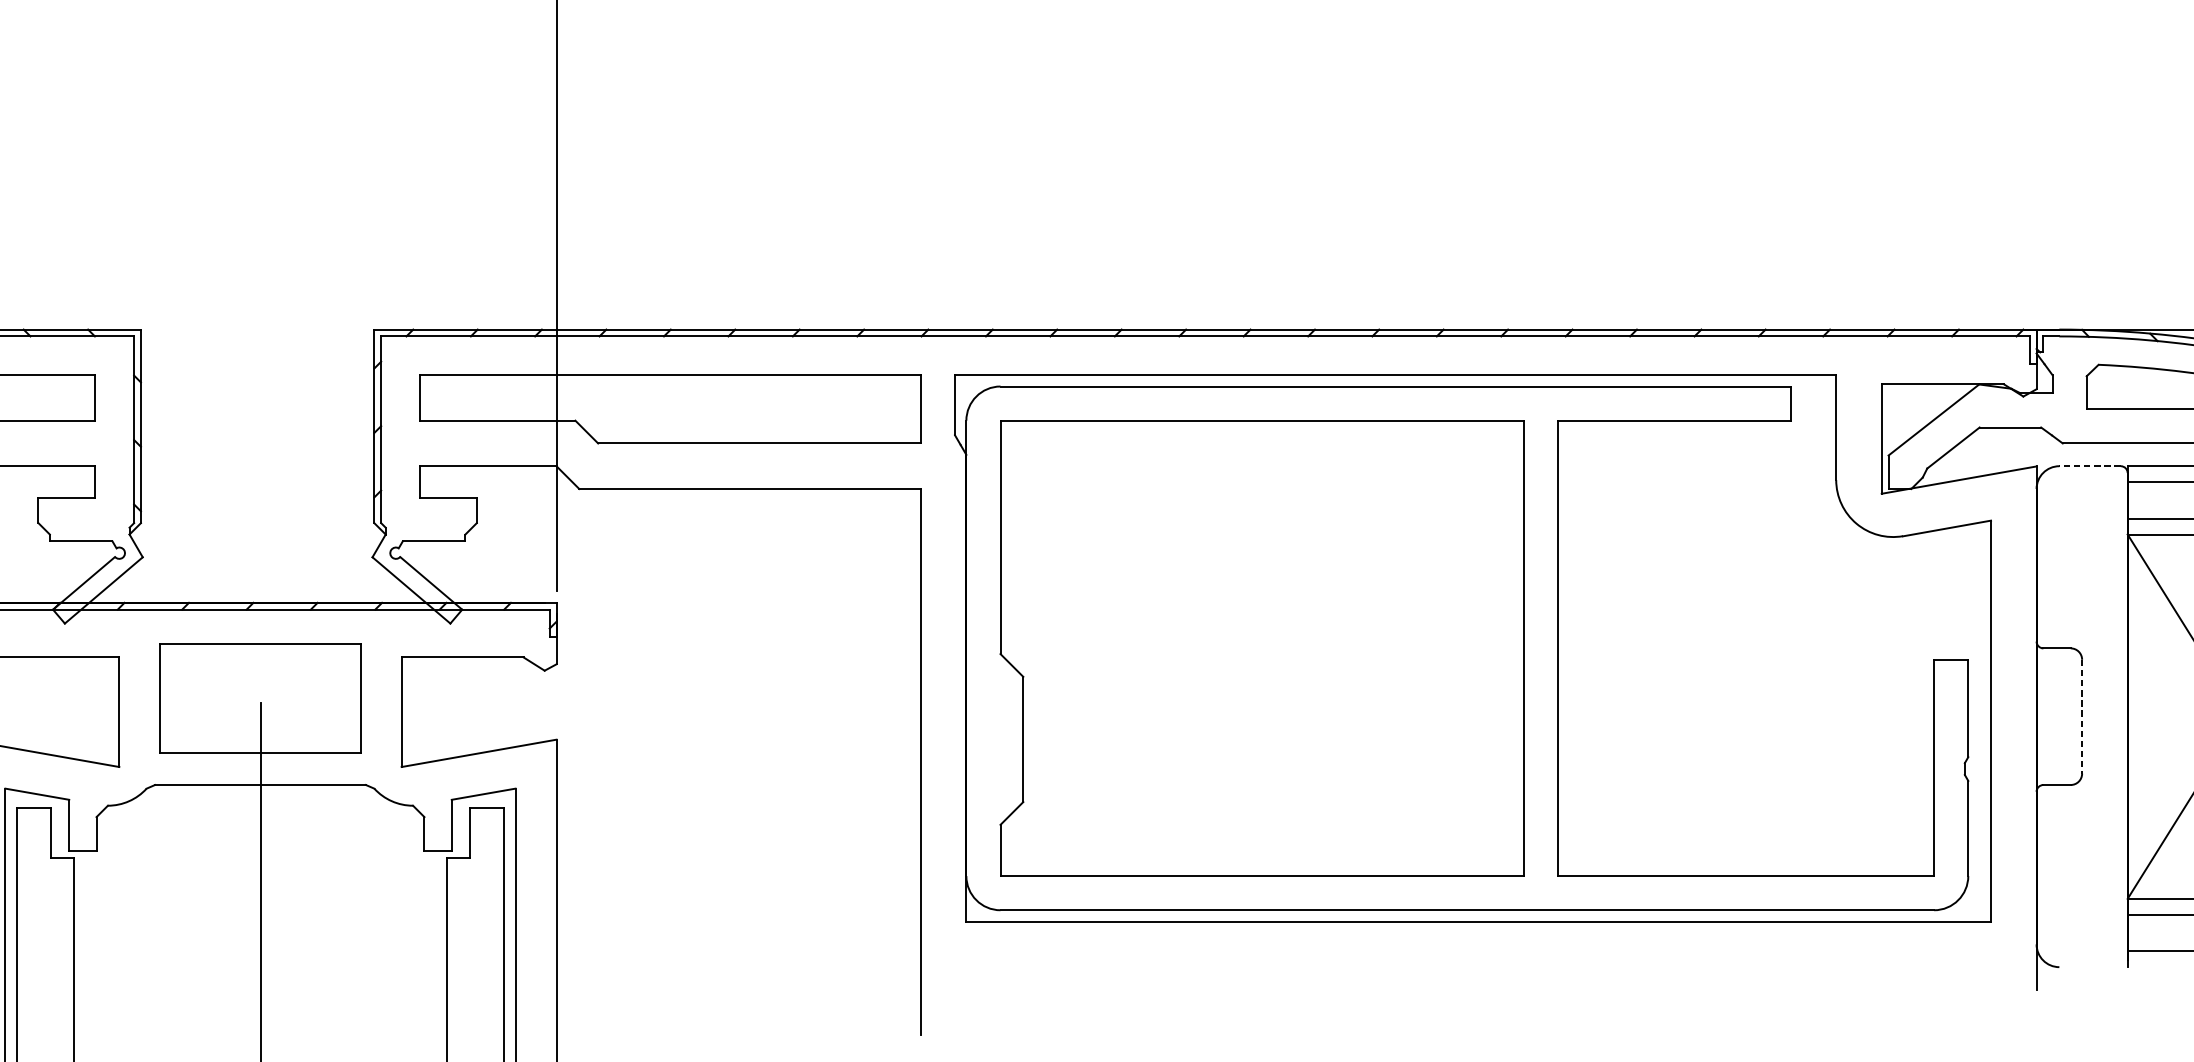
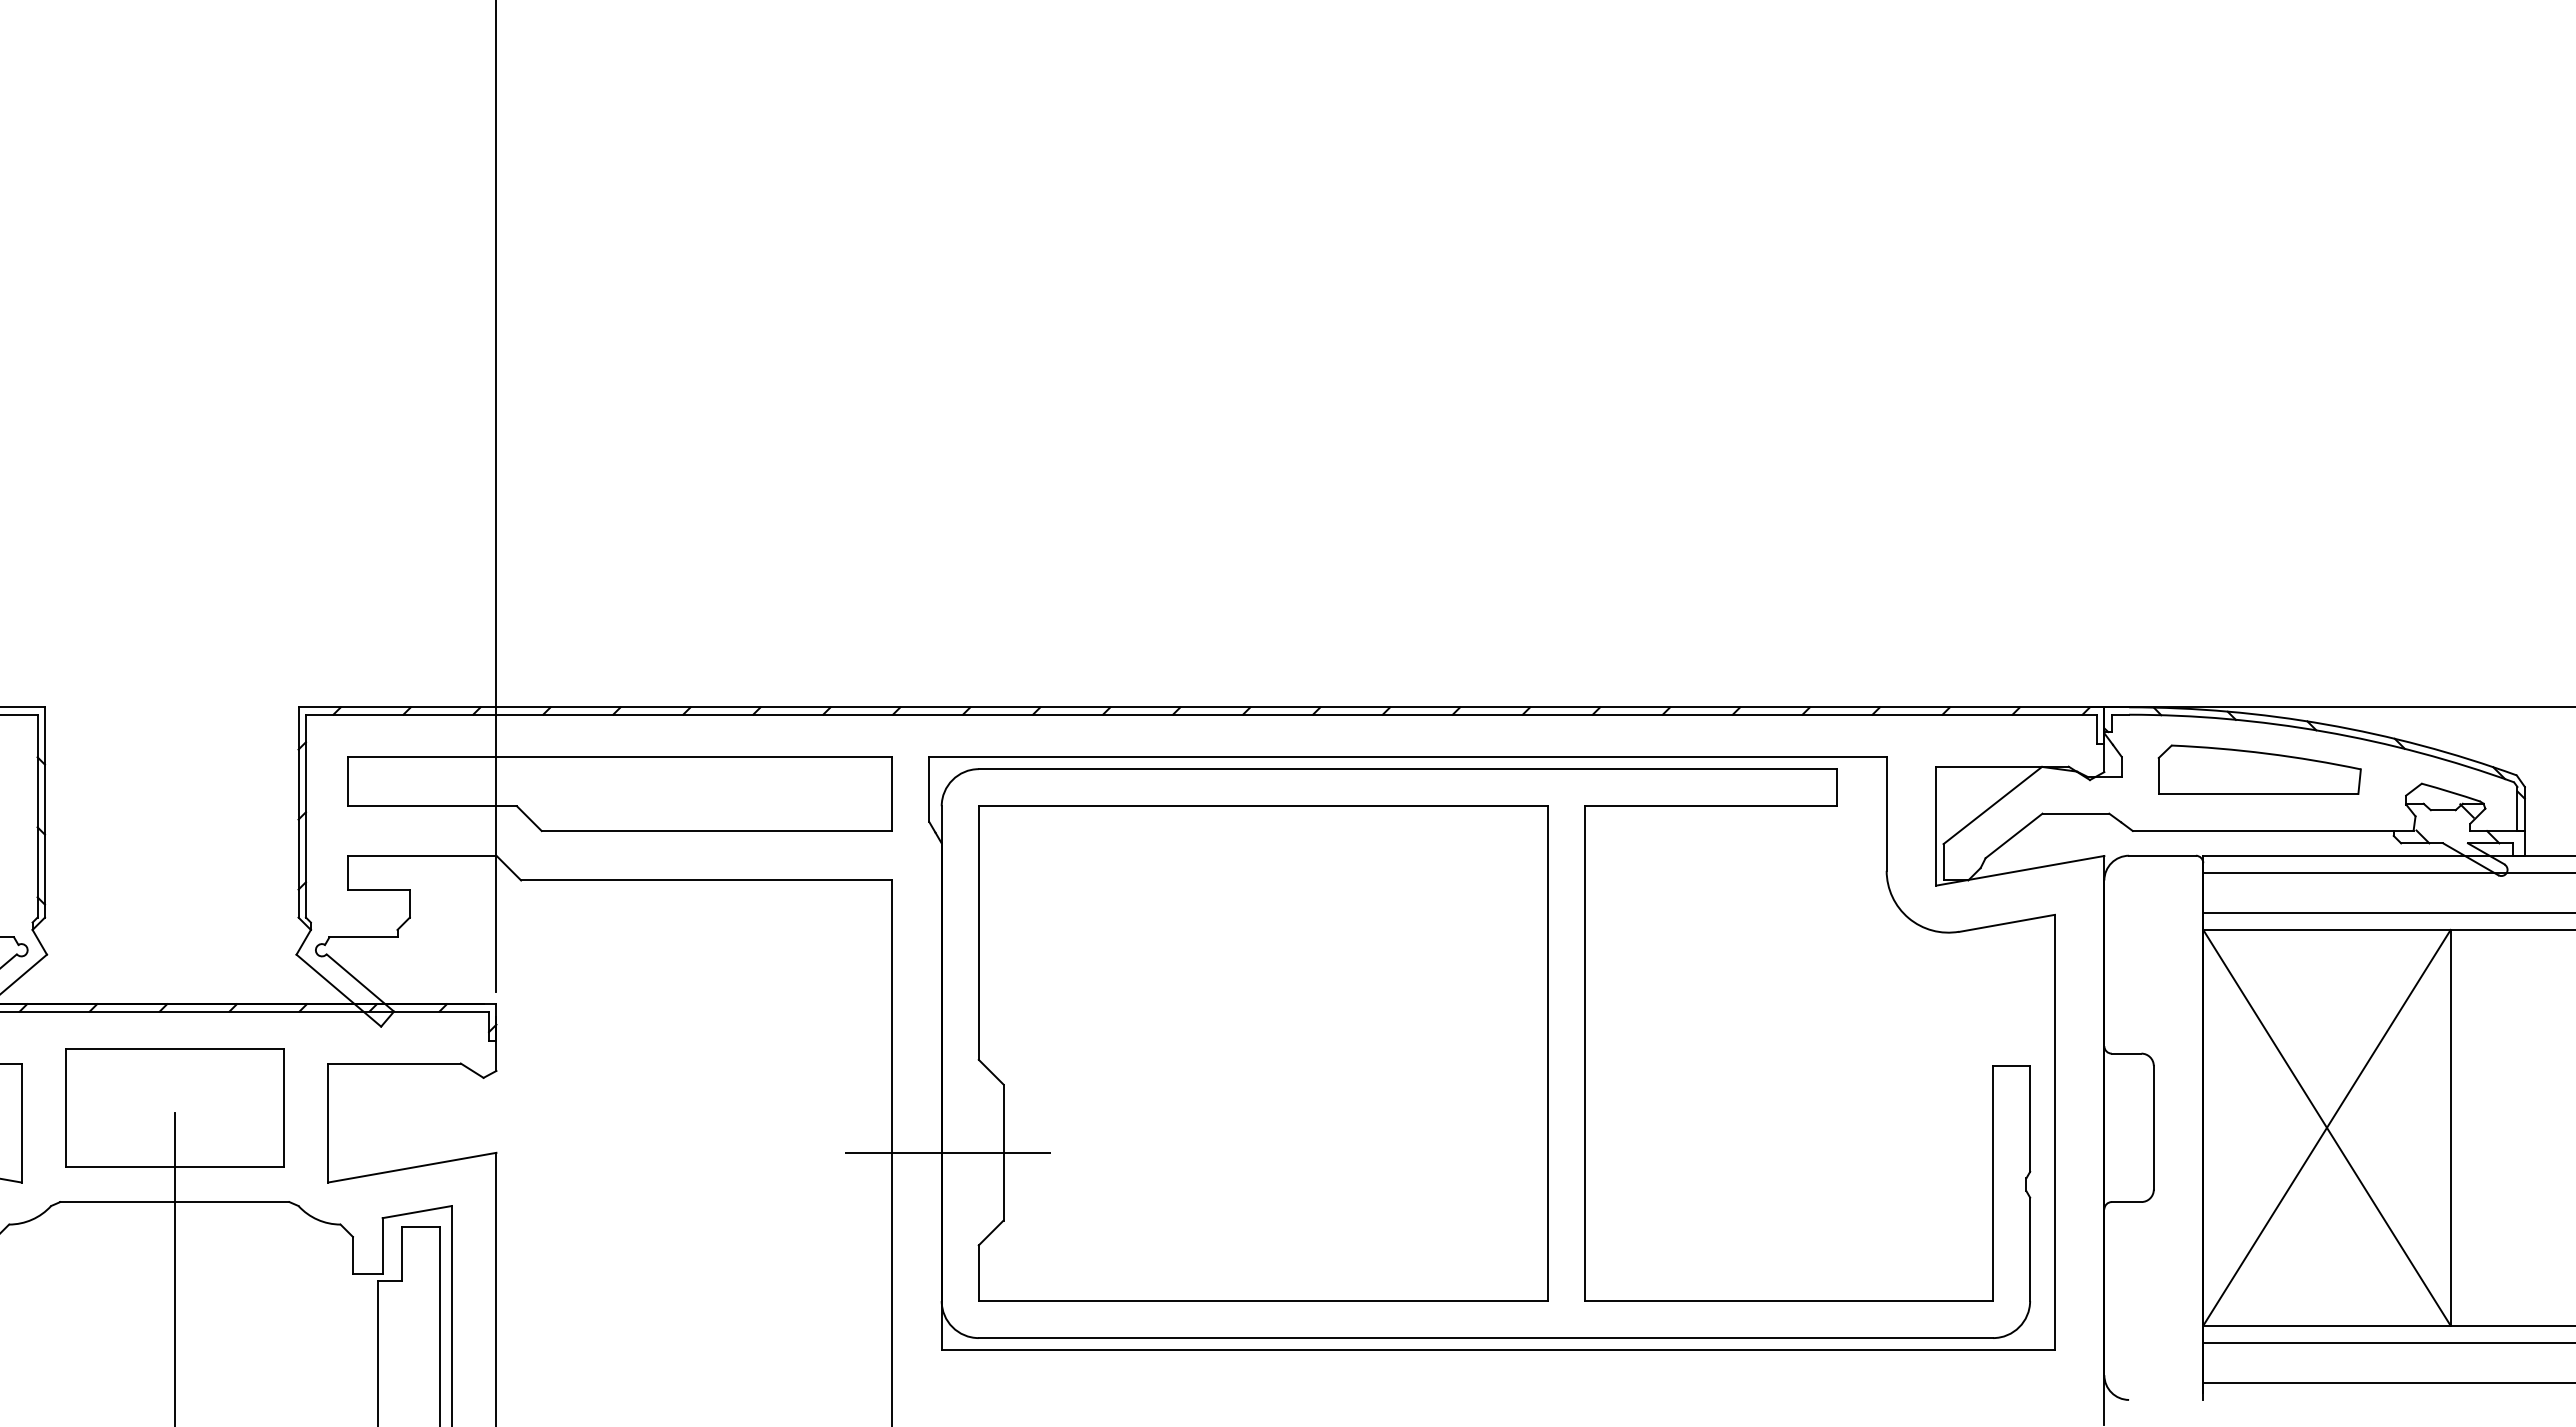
line: (2089, 466) -> (2161, 855), dashed -> solid
line: (2081, 716) -> (2153, 1127), dashed -> solid
line: (971, 739) -> (947, 1152), added

